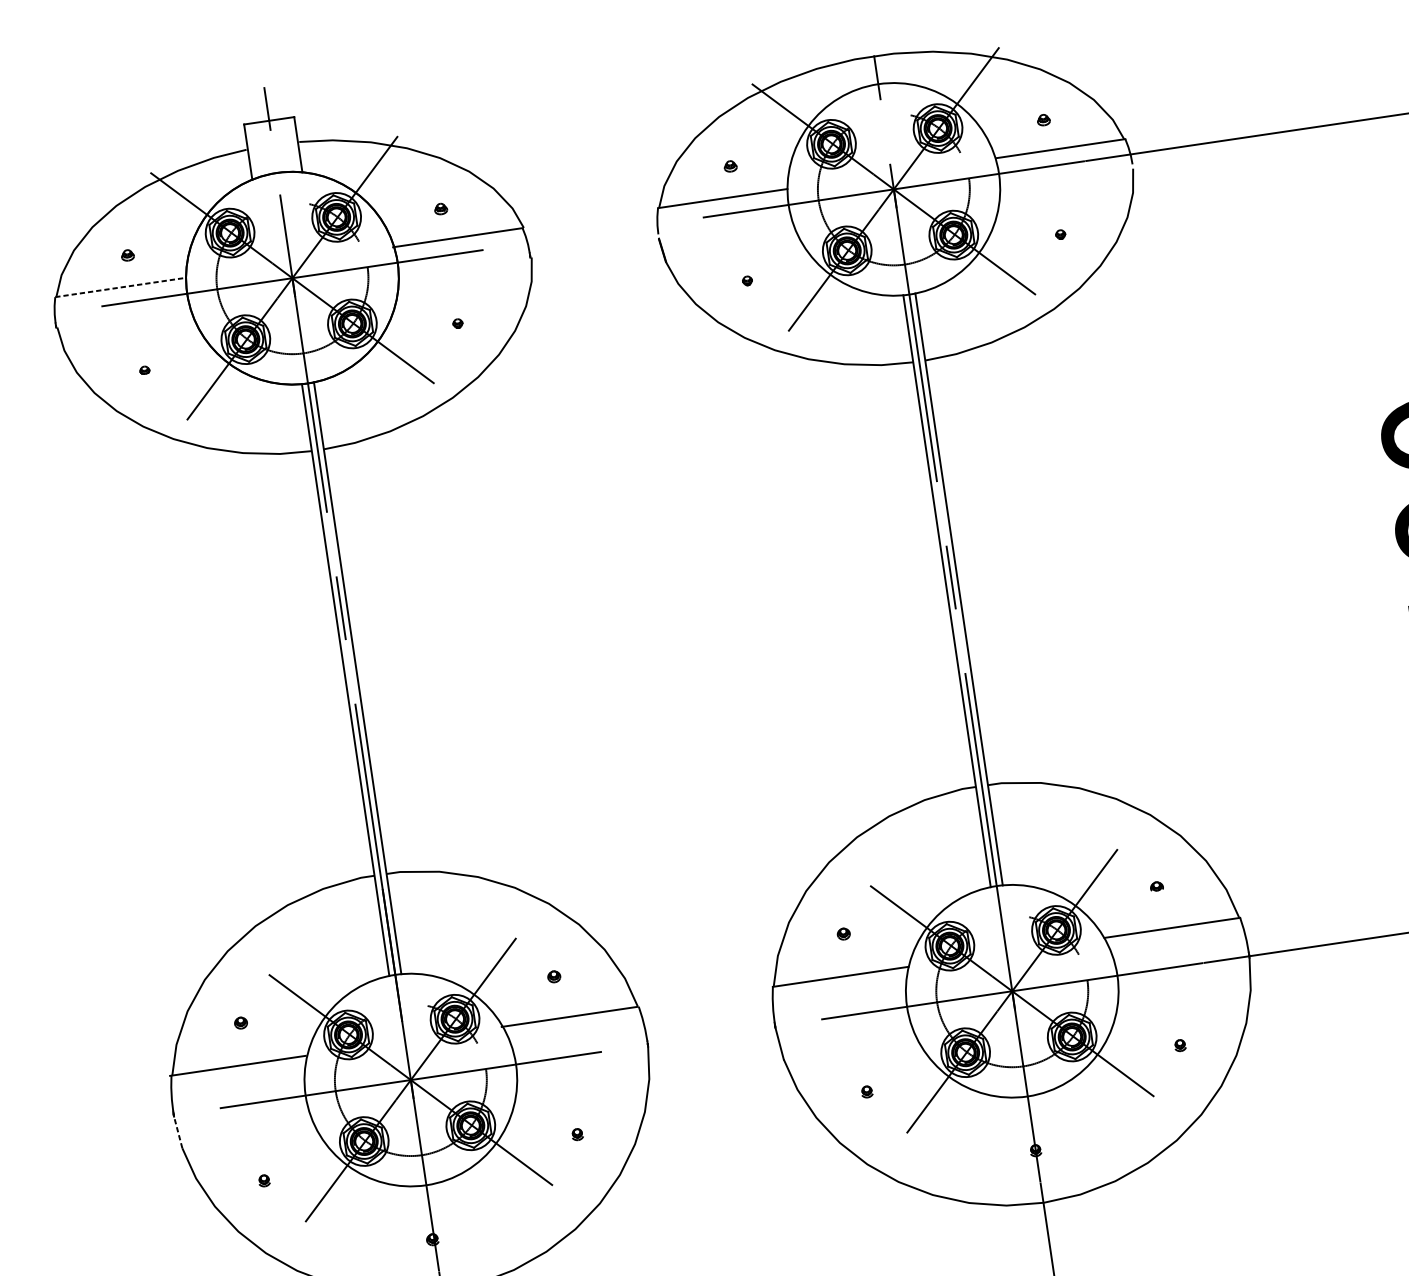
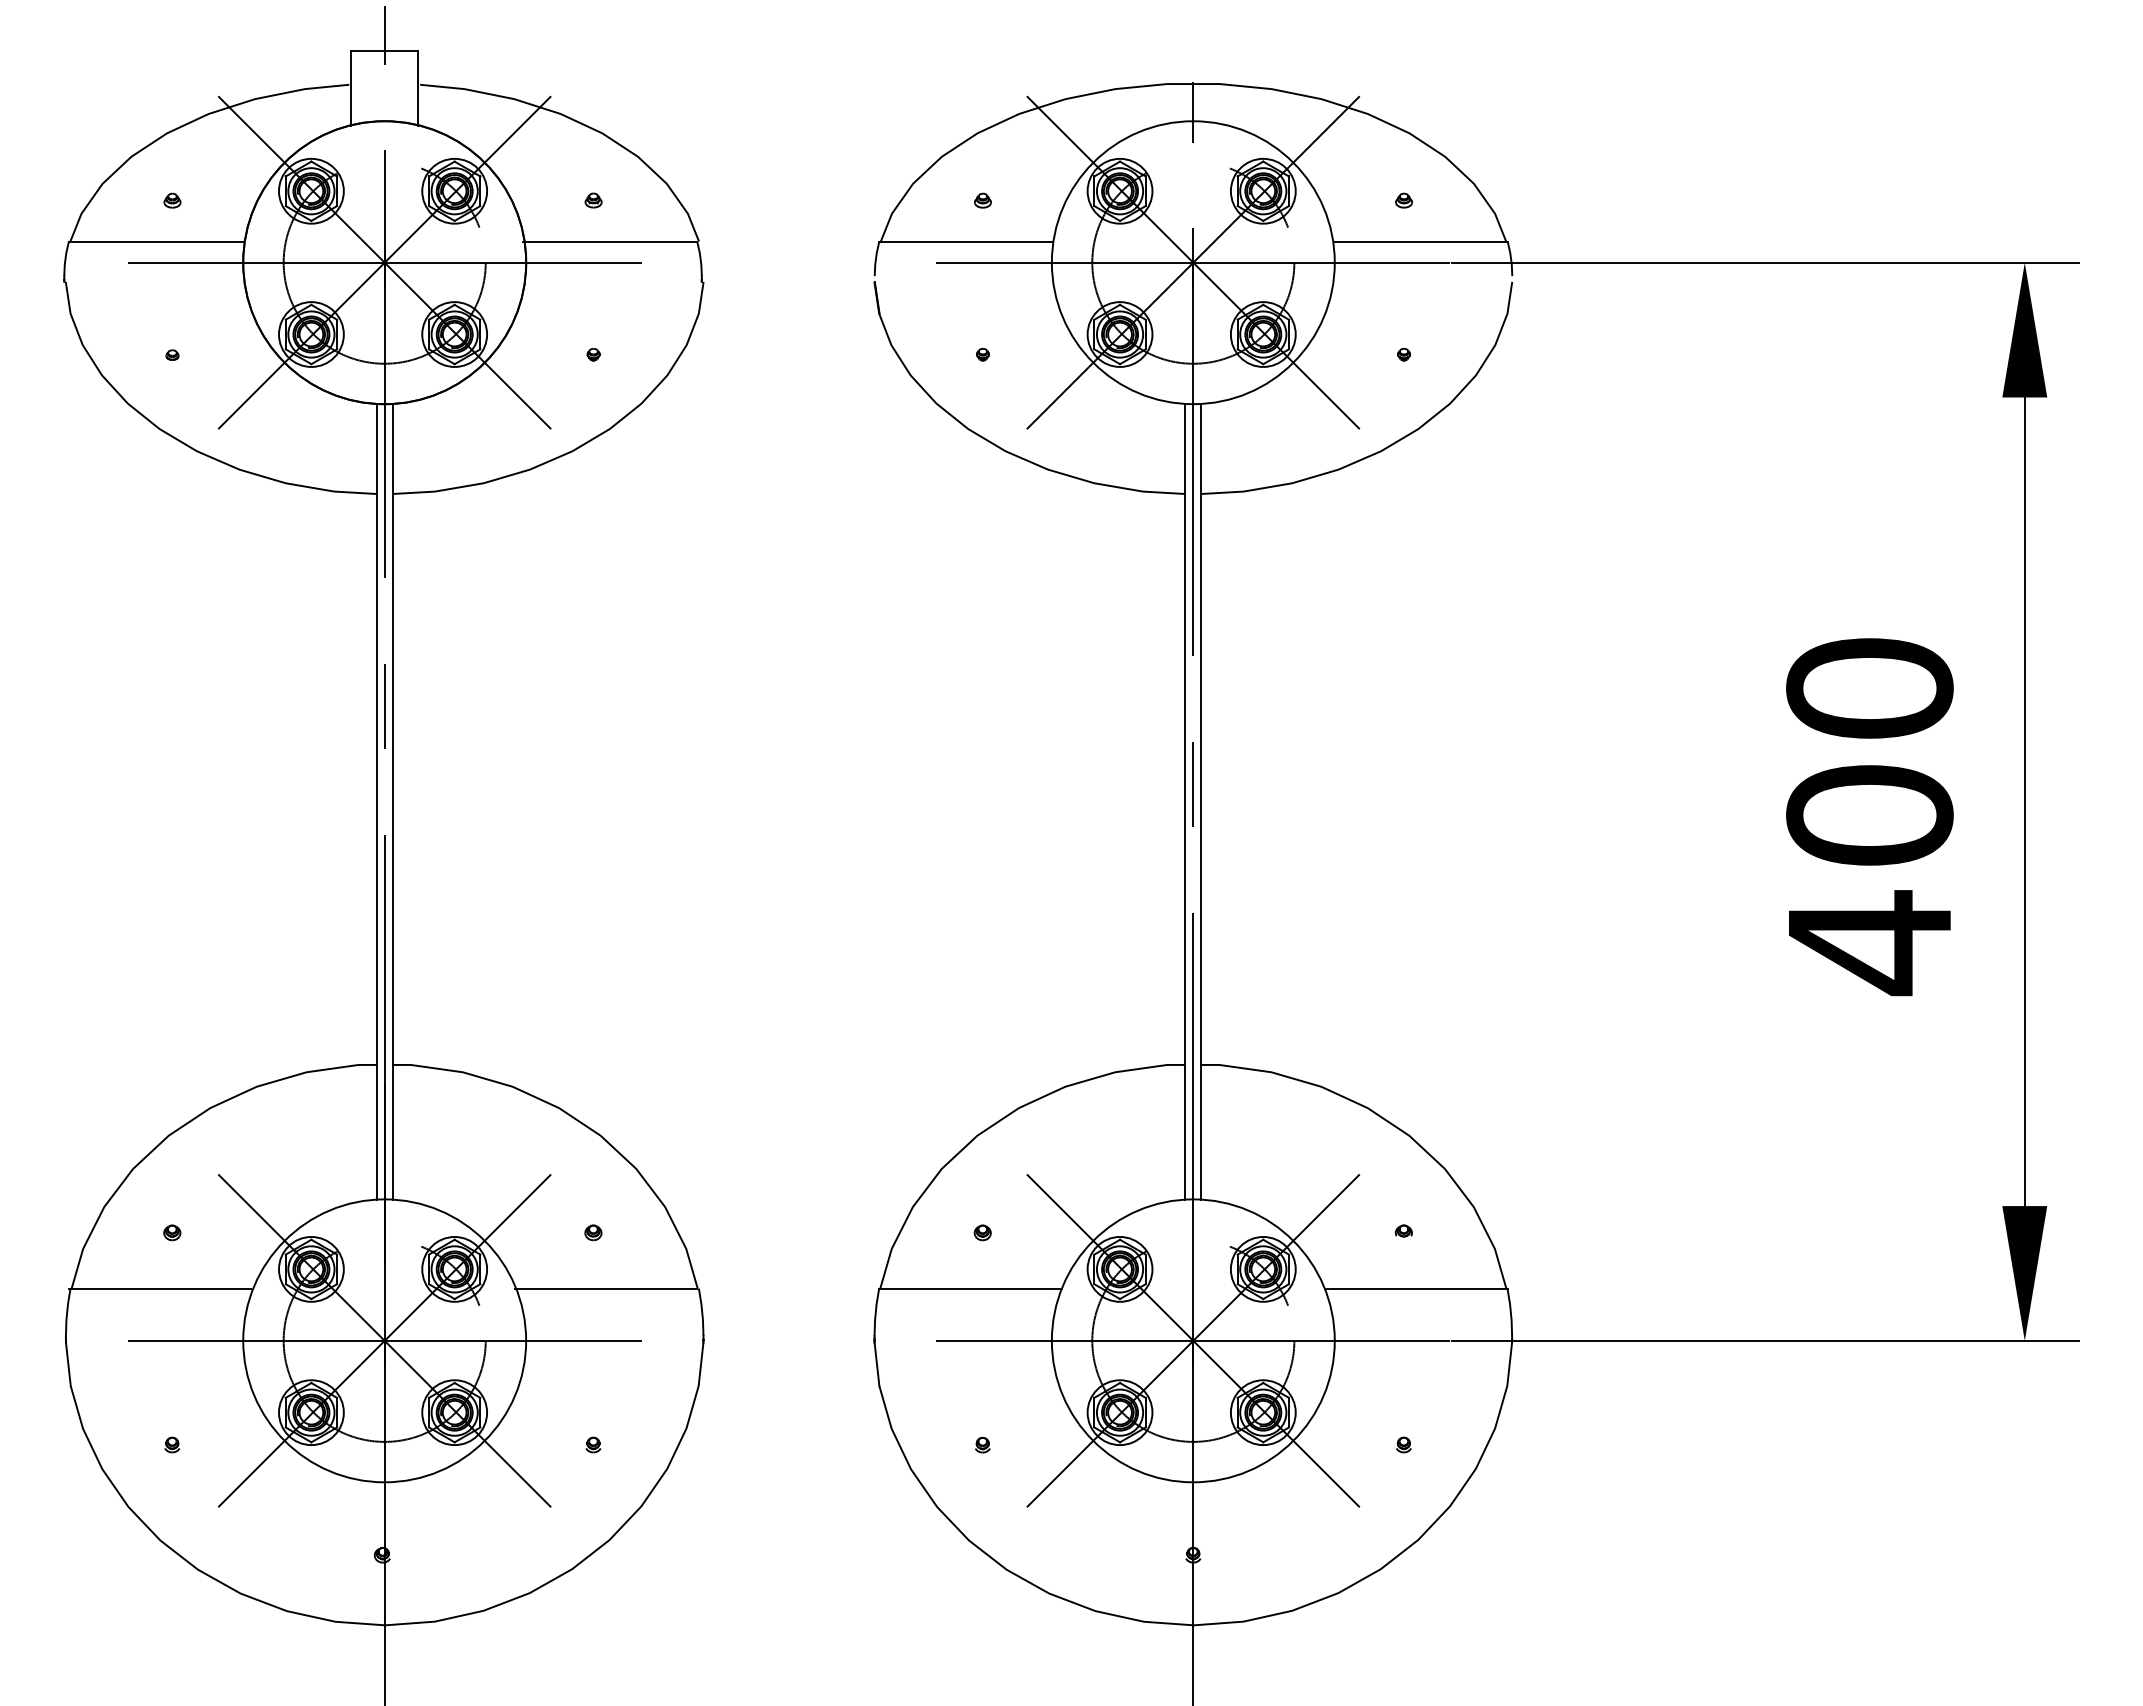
line: (120, 287) -> (156, 241), dashed -> solid
line: (178, 1132) -> (68, 1364), dashed -> solid

